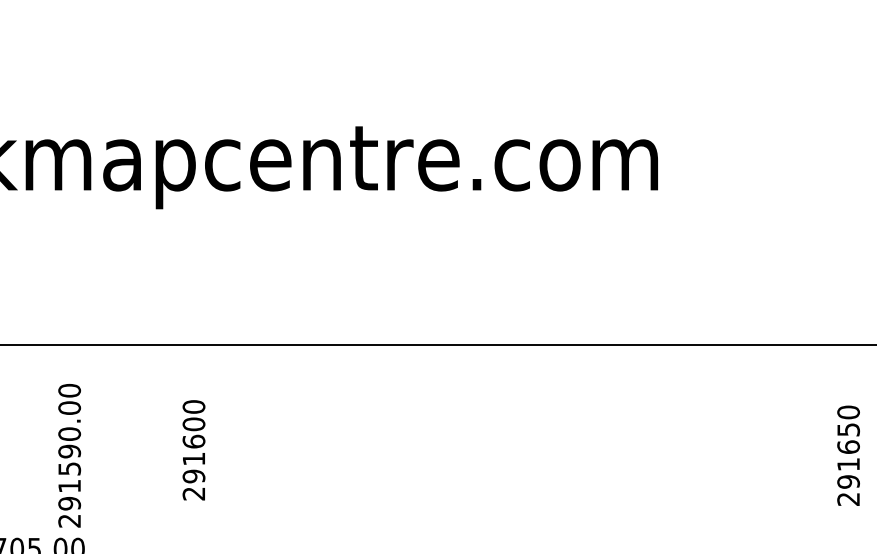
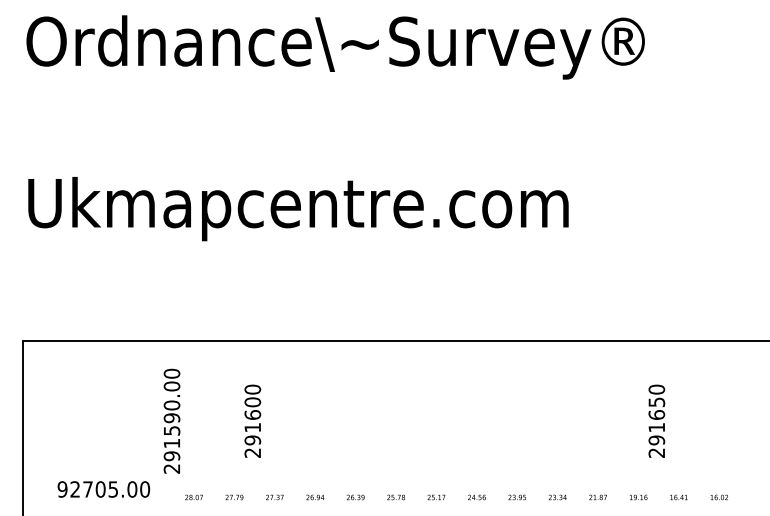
text: (193, 449) -> (252, 420), moved
text: (68, 454) -> (171, 420), moved
text: (848, 454) -> (656, 420), moved

